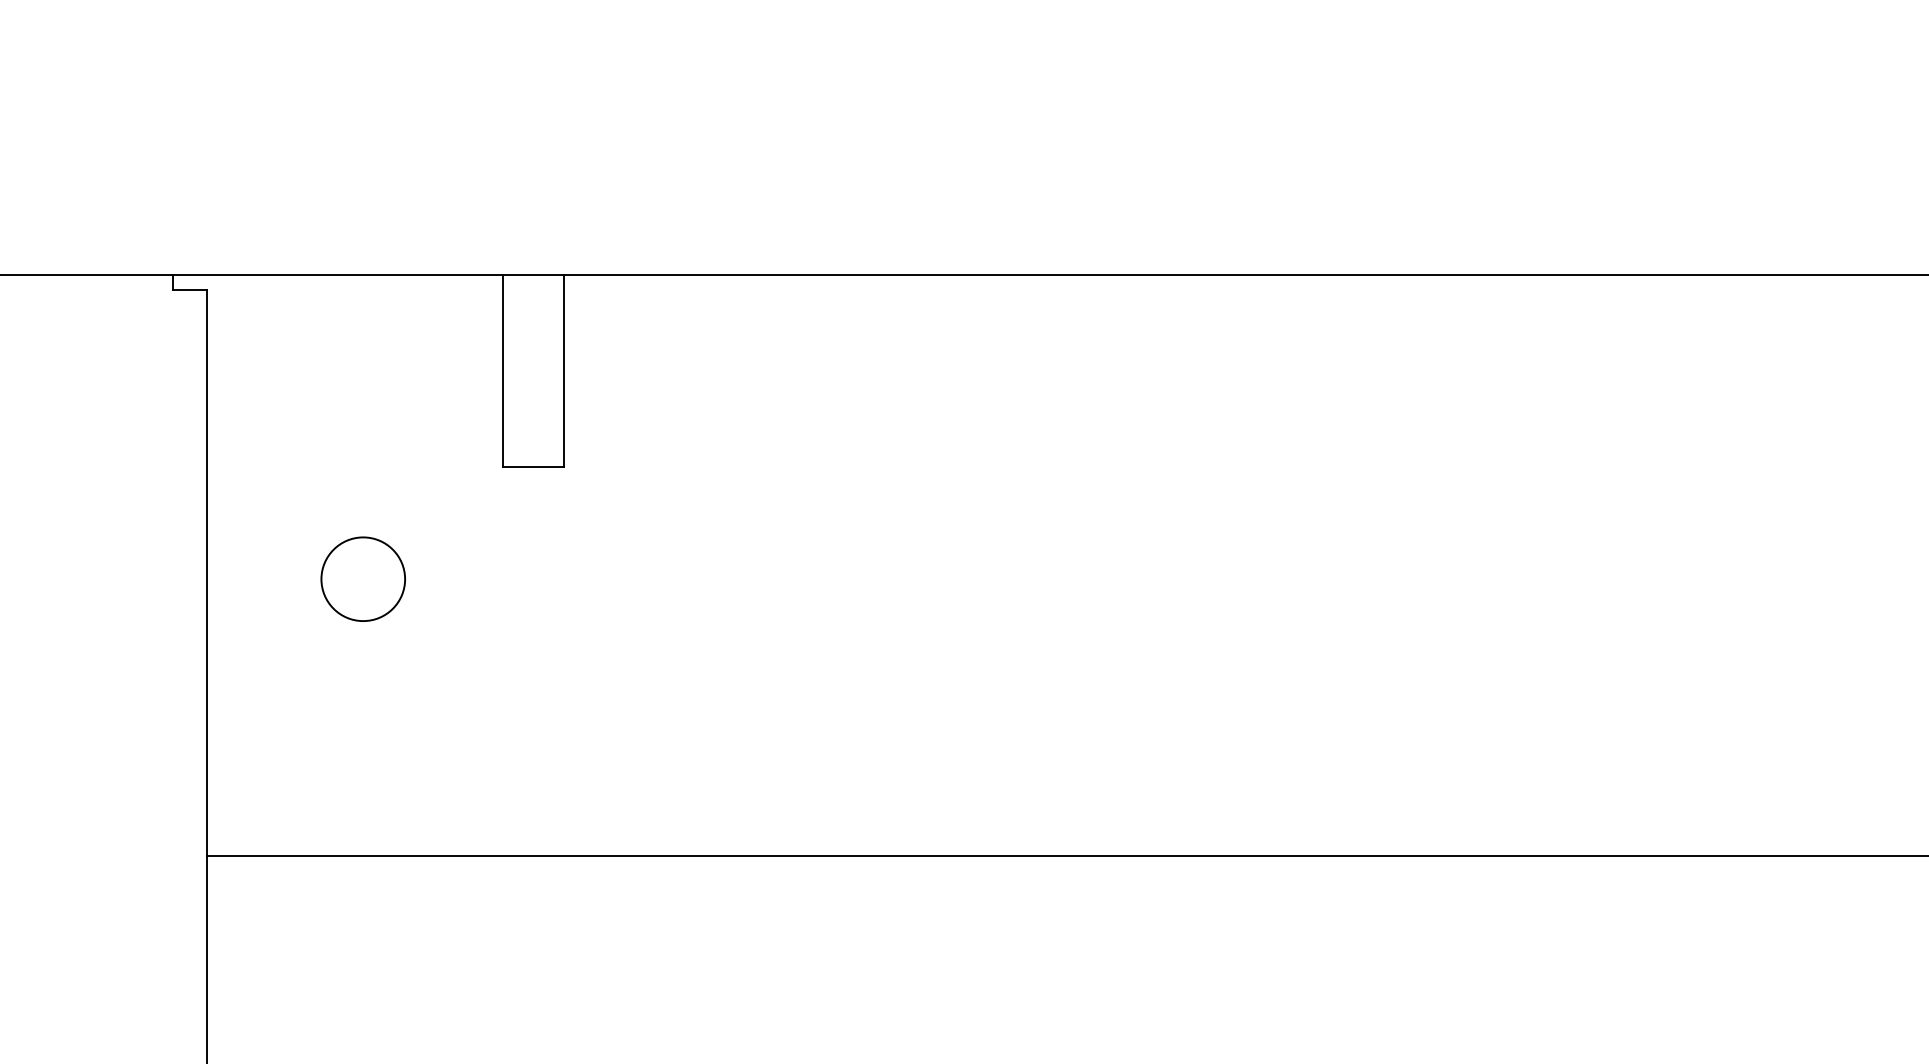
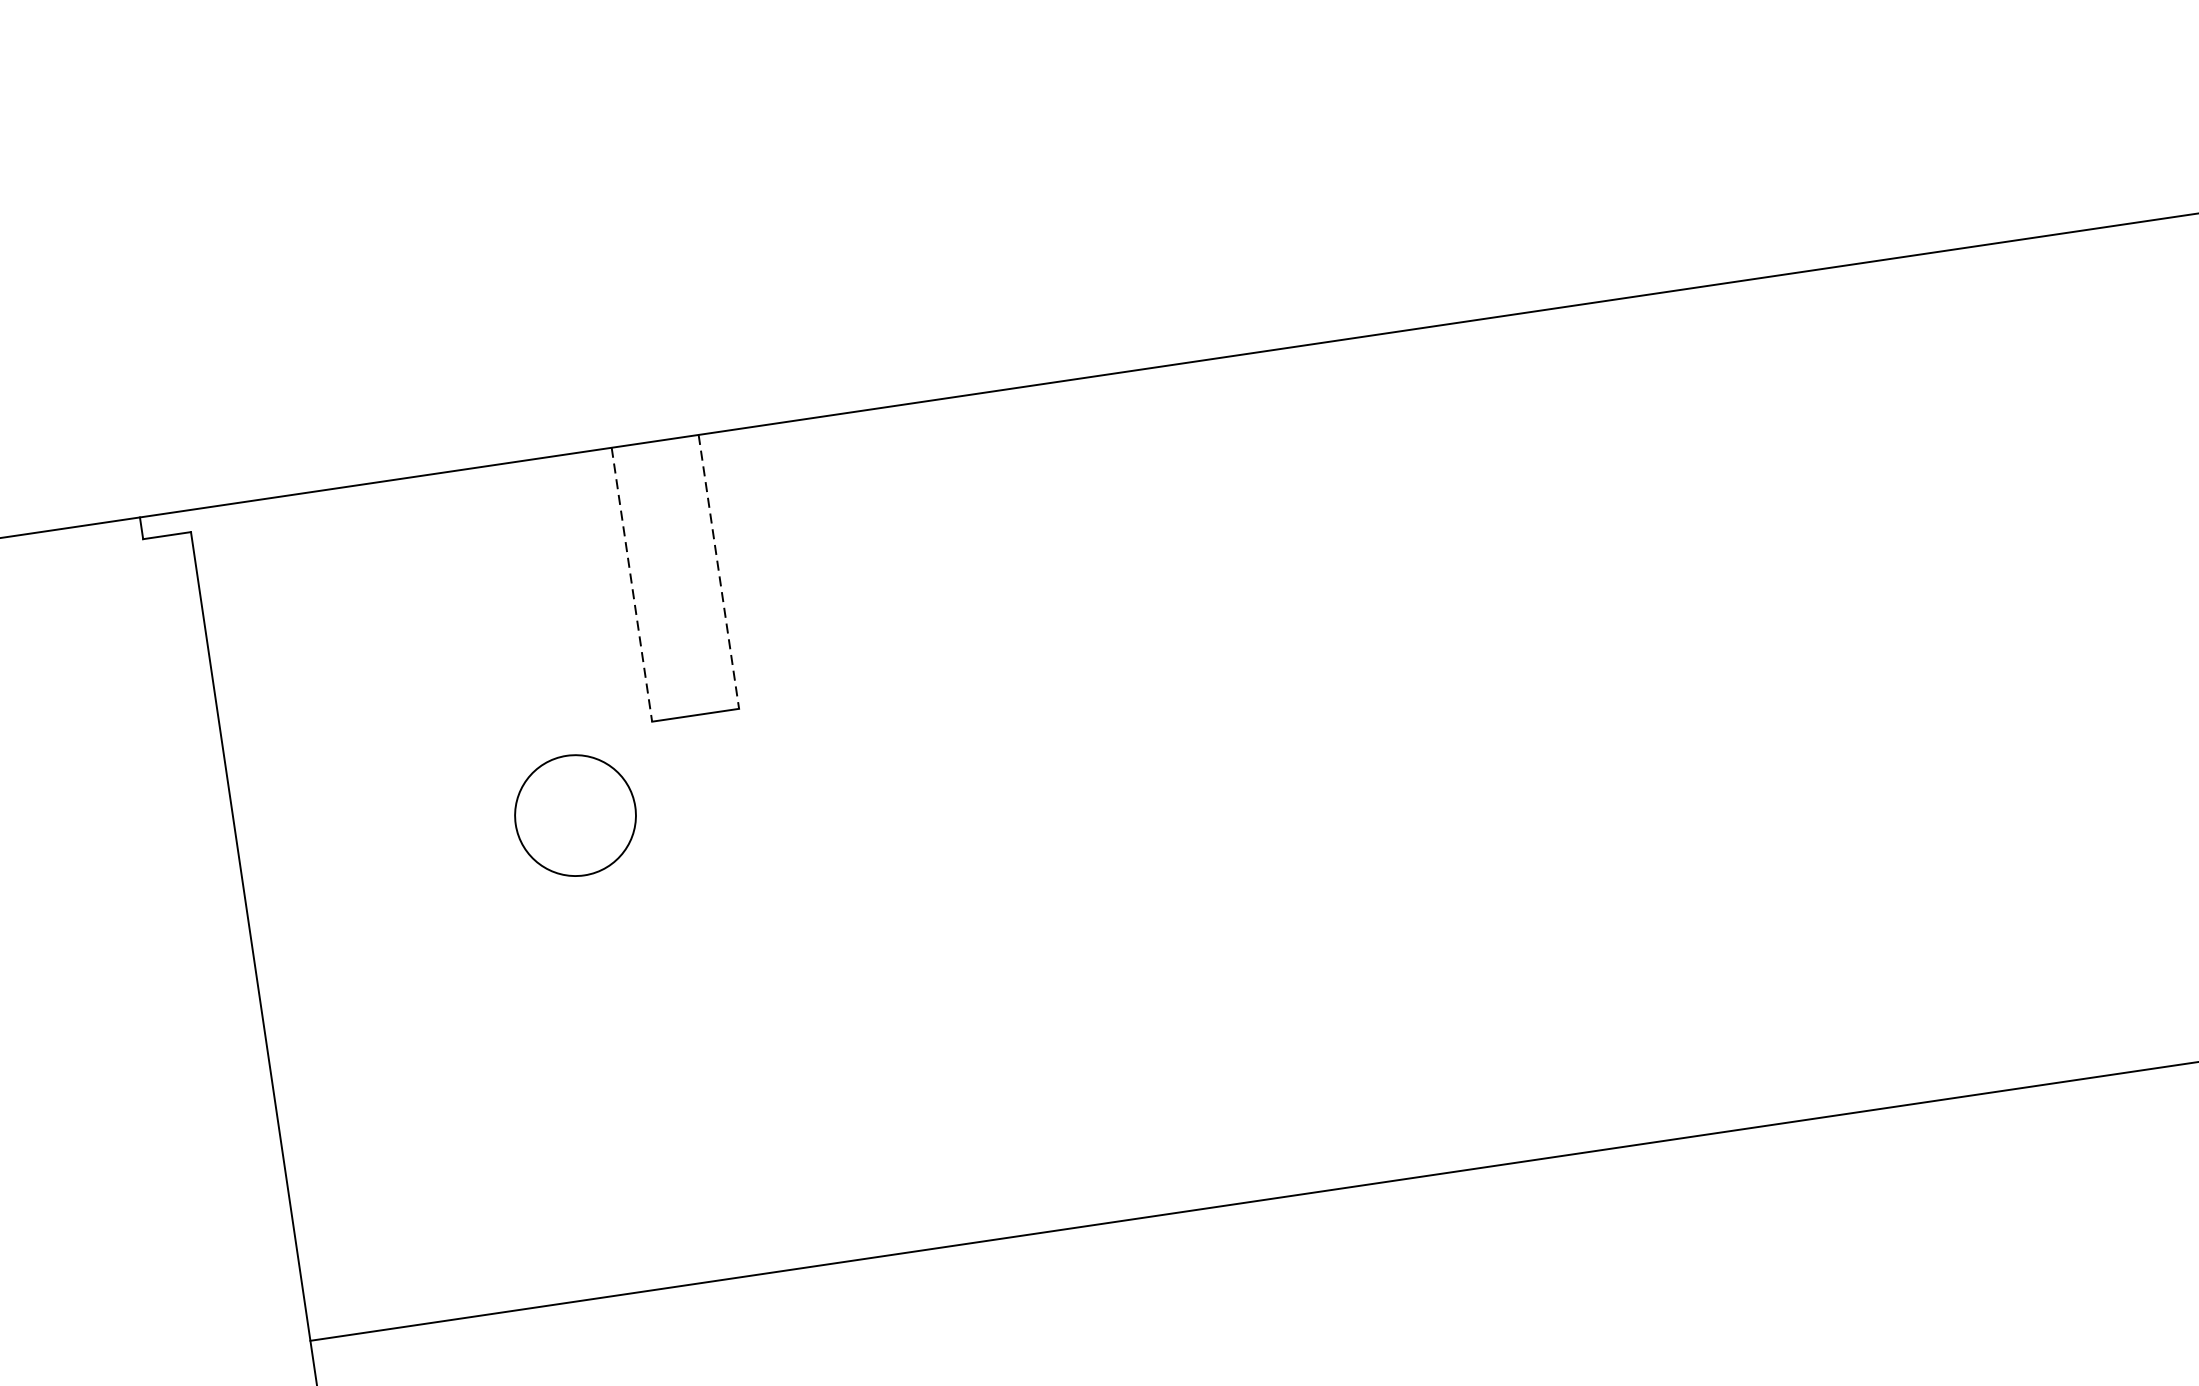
line: (503, 370) -> (632, 584), solid -> dashed
line: (564, 370) -> (719, 571), solid -> dashed
circle: (362, 578) -> (574, 814), moved

